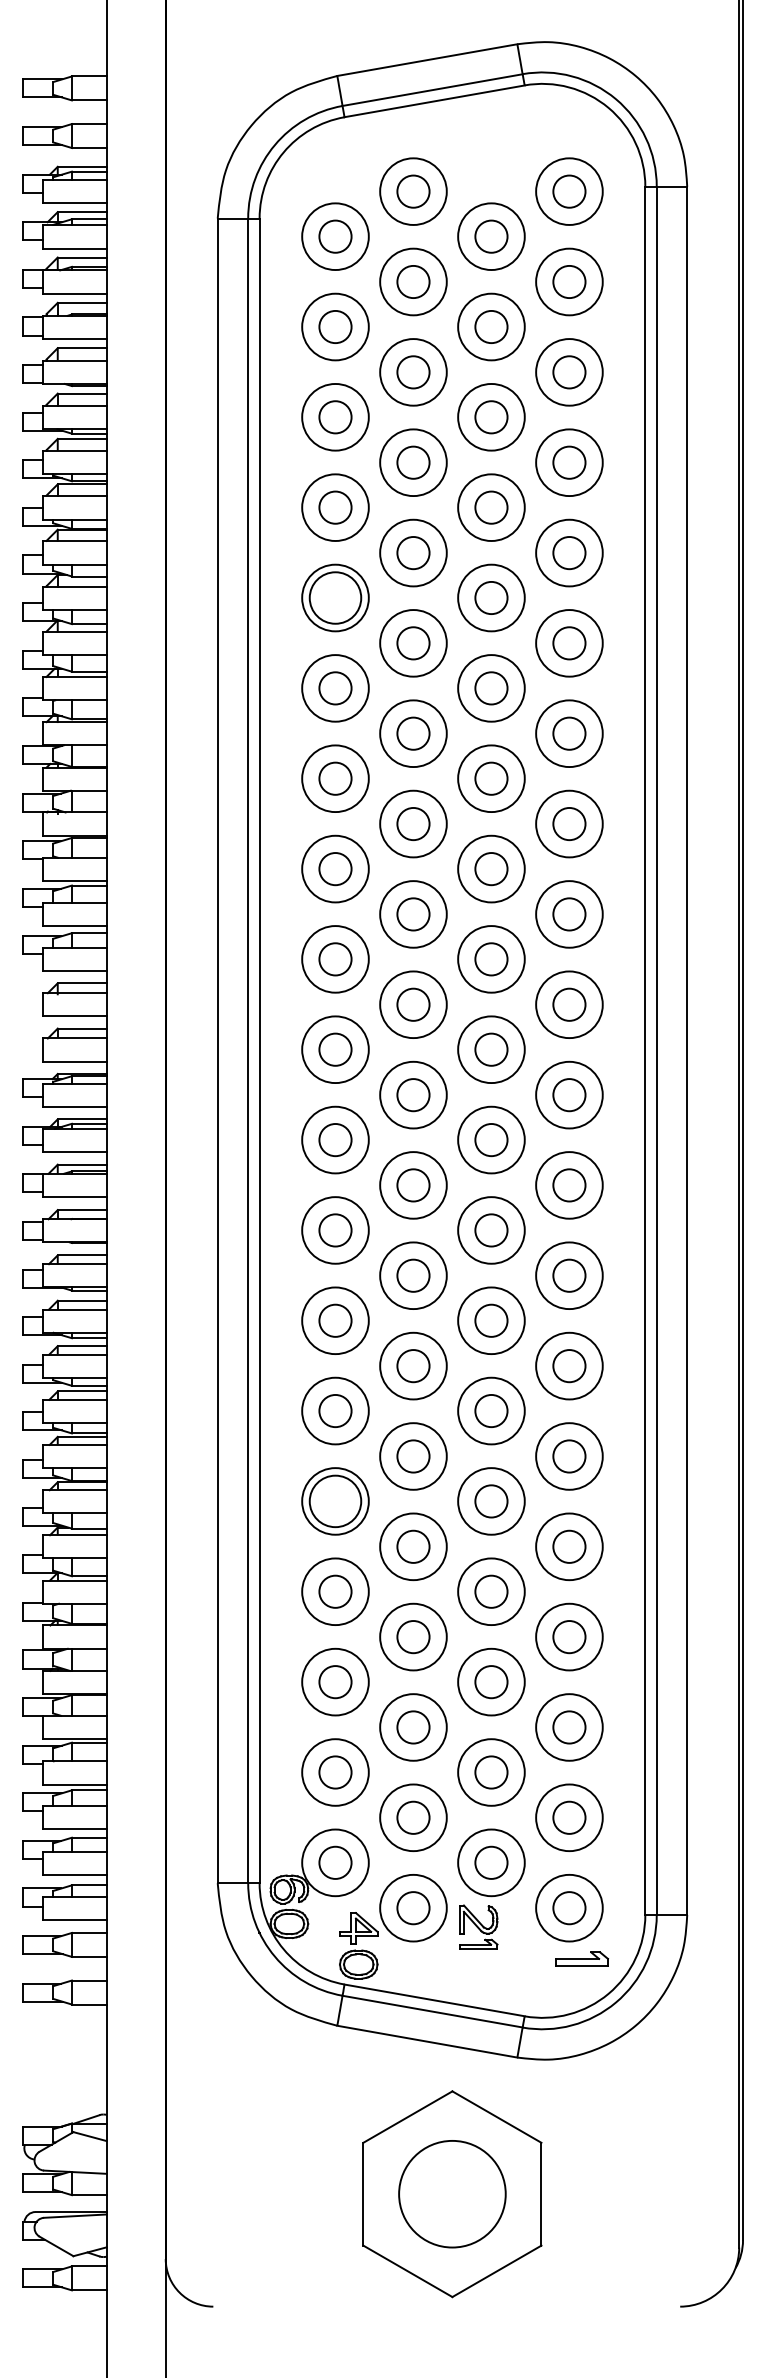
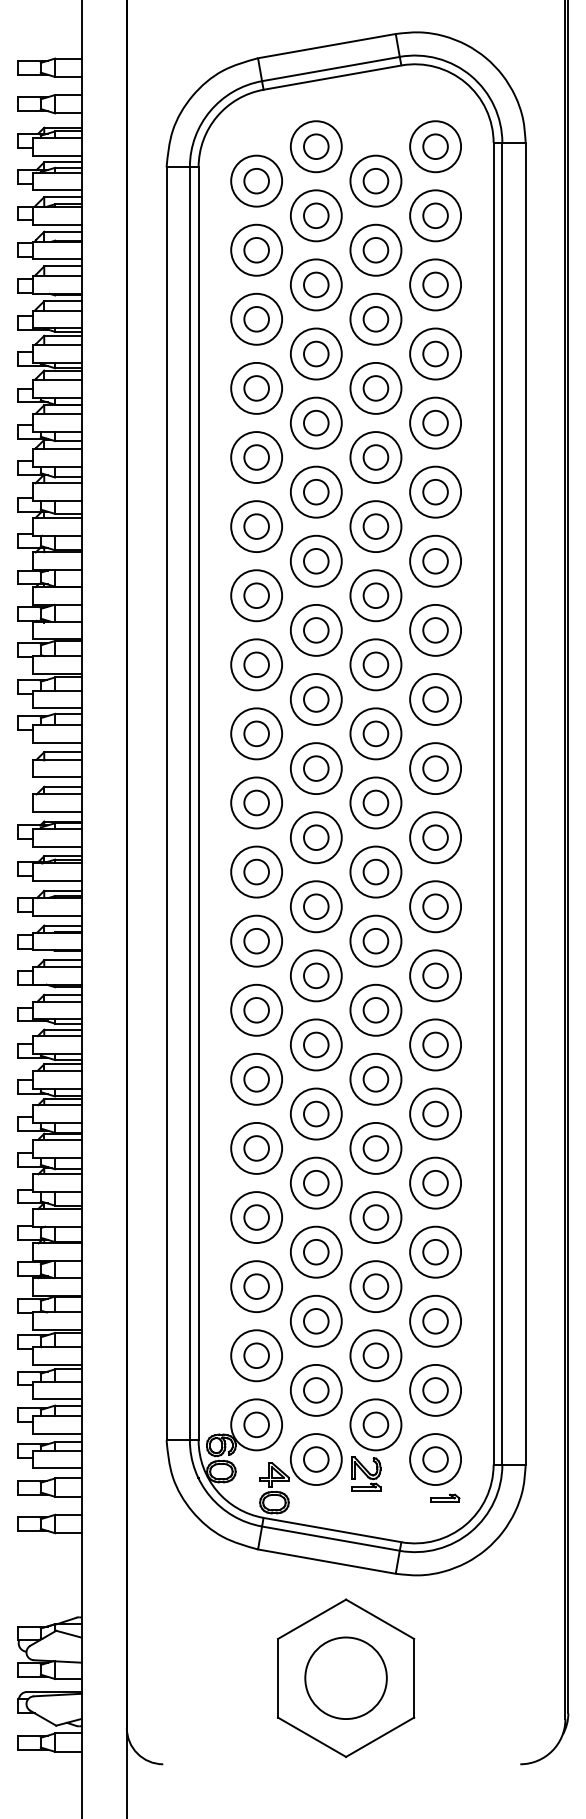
circle: (335, 597) -> (256, 457), size x0.62
circle: (335, 1501) -> (256, 1148), size x0.62
part: (581, 1958) -> (444, 1498), size x0.71

